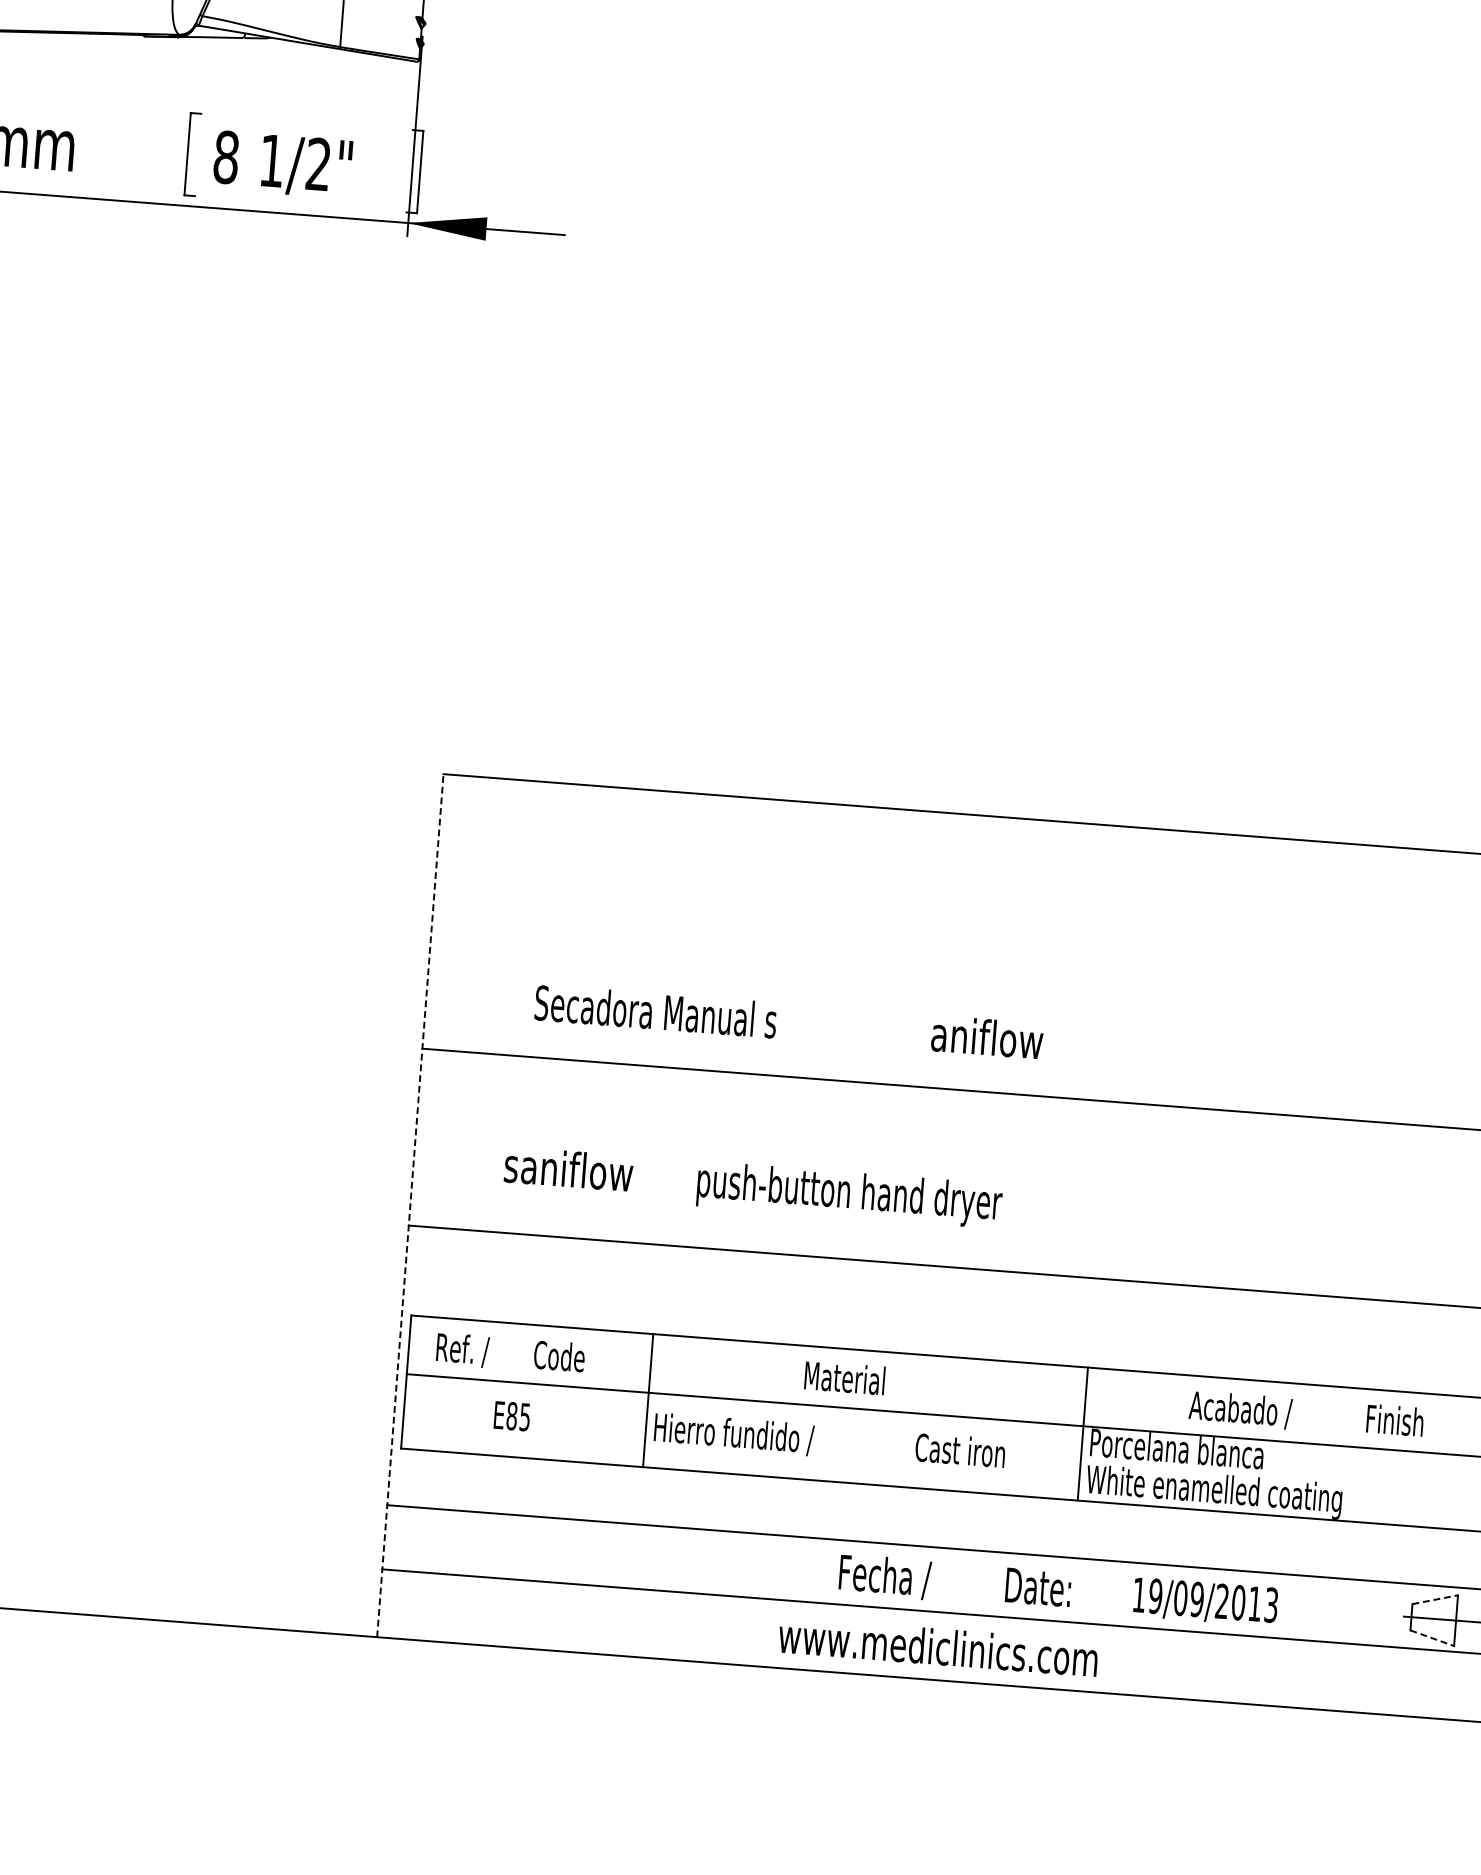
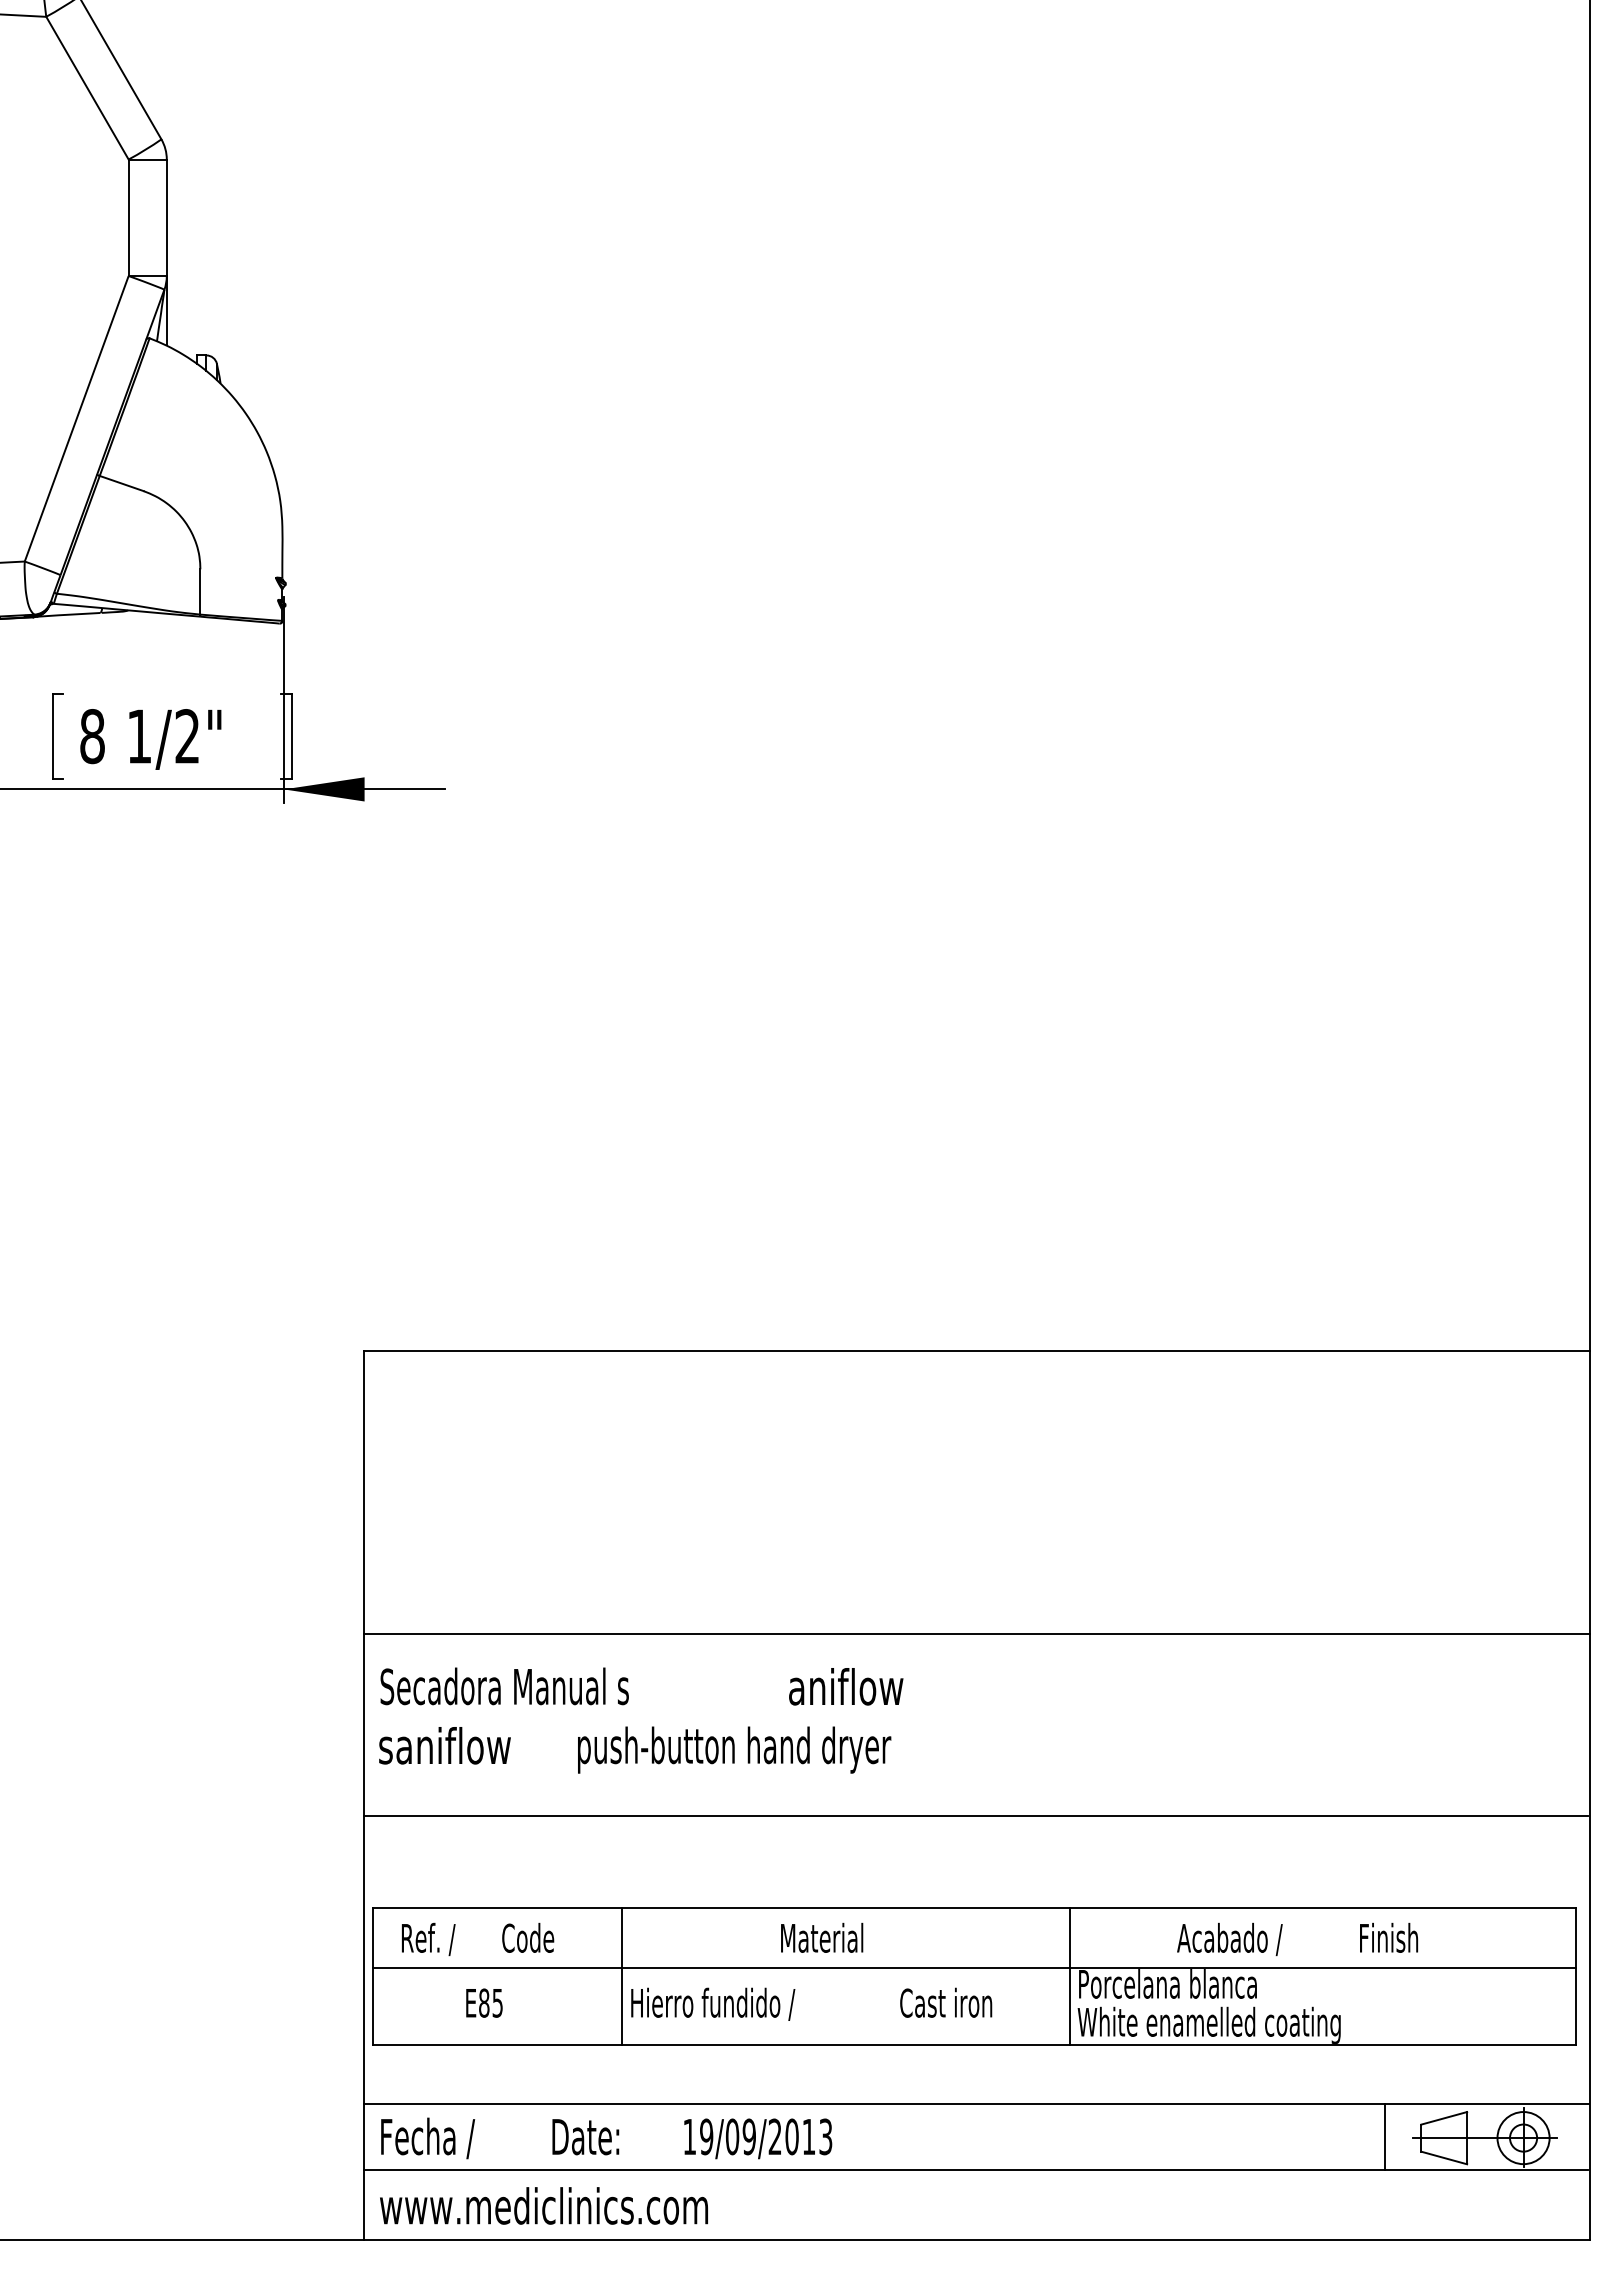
text: (788, 1021) -> (641, 1686), moved
text: (753, 1187) -> (635, 1749), moved
line: (410, 1205) -> (363, 1795), dashed -> solid
text: (1058, 1590) -> (606, 2138), moved
line: (1435, 1599) -> (1444, 2118), dashed -> solid
line: (1376, 1613) -> (1385, 2137), added
line: (1432, 1637) -> (1444, 2157), dashed -> solid
text: (937, 1646) -> (543, 2205), moved

